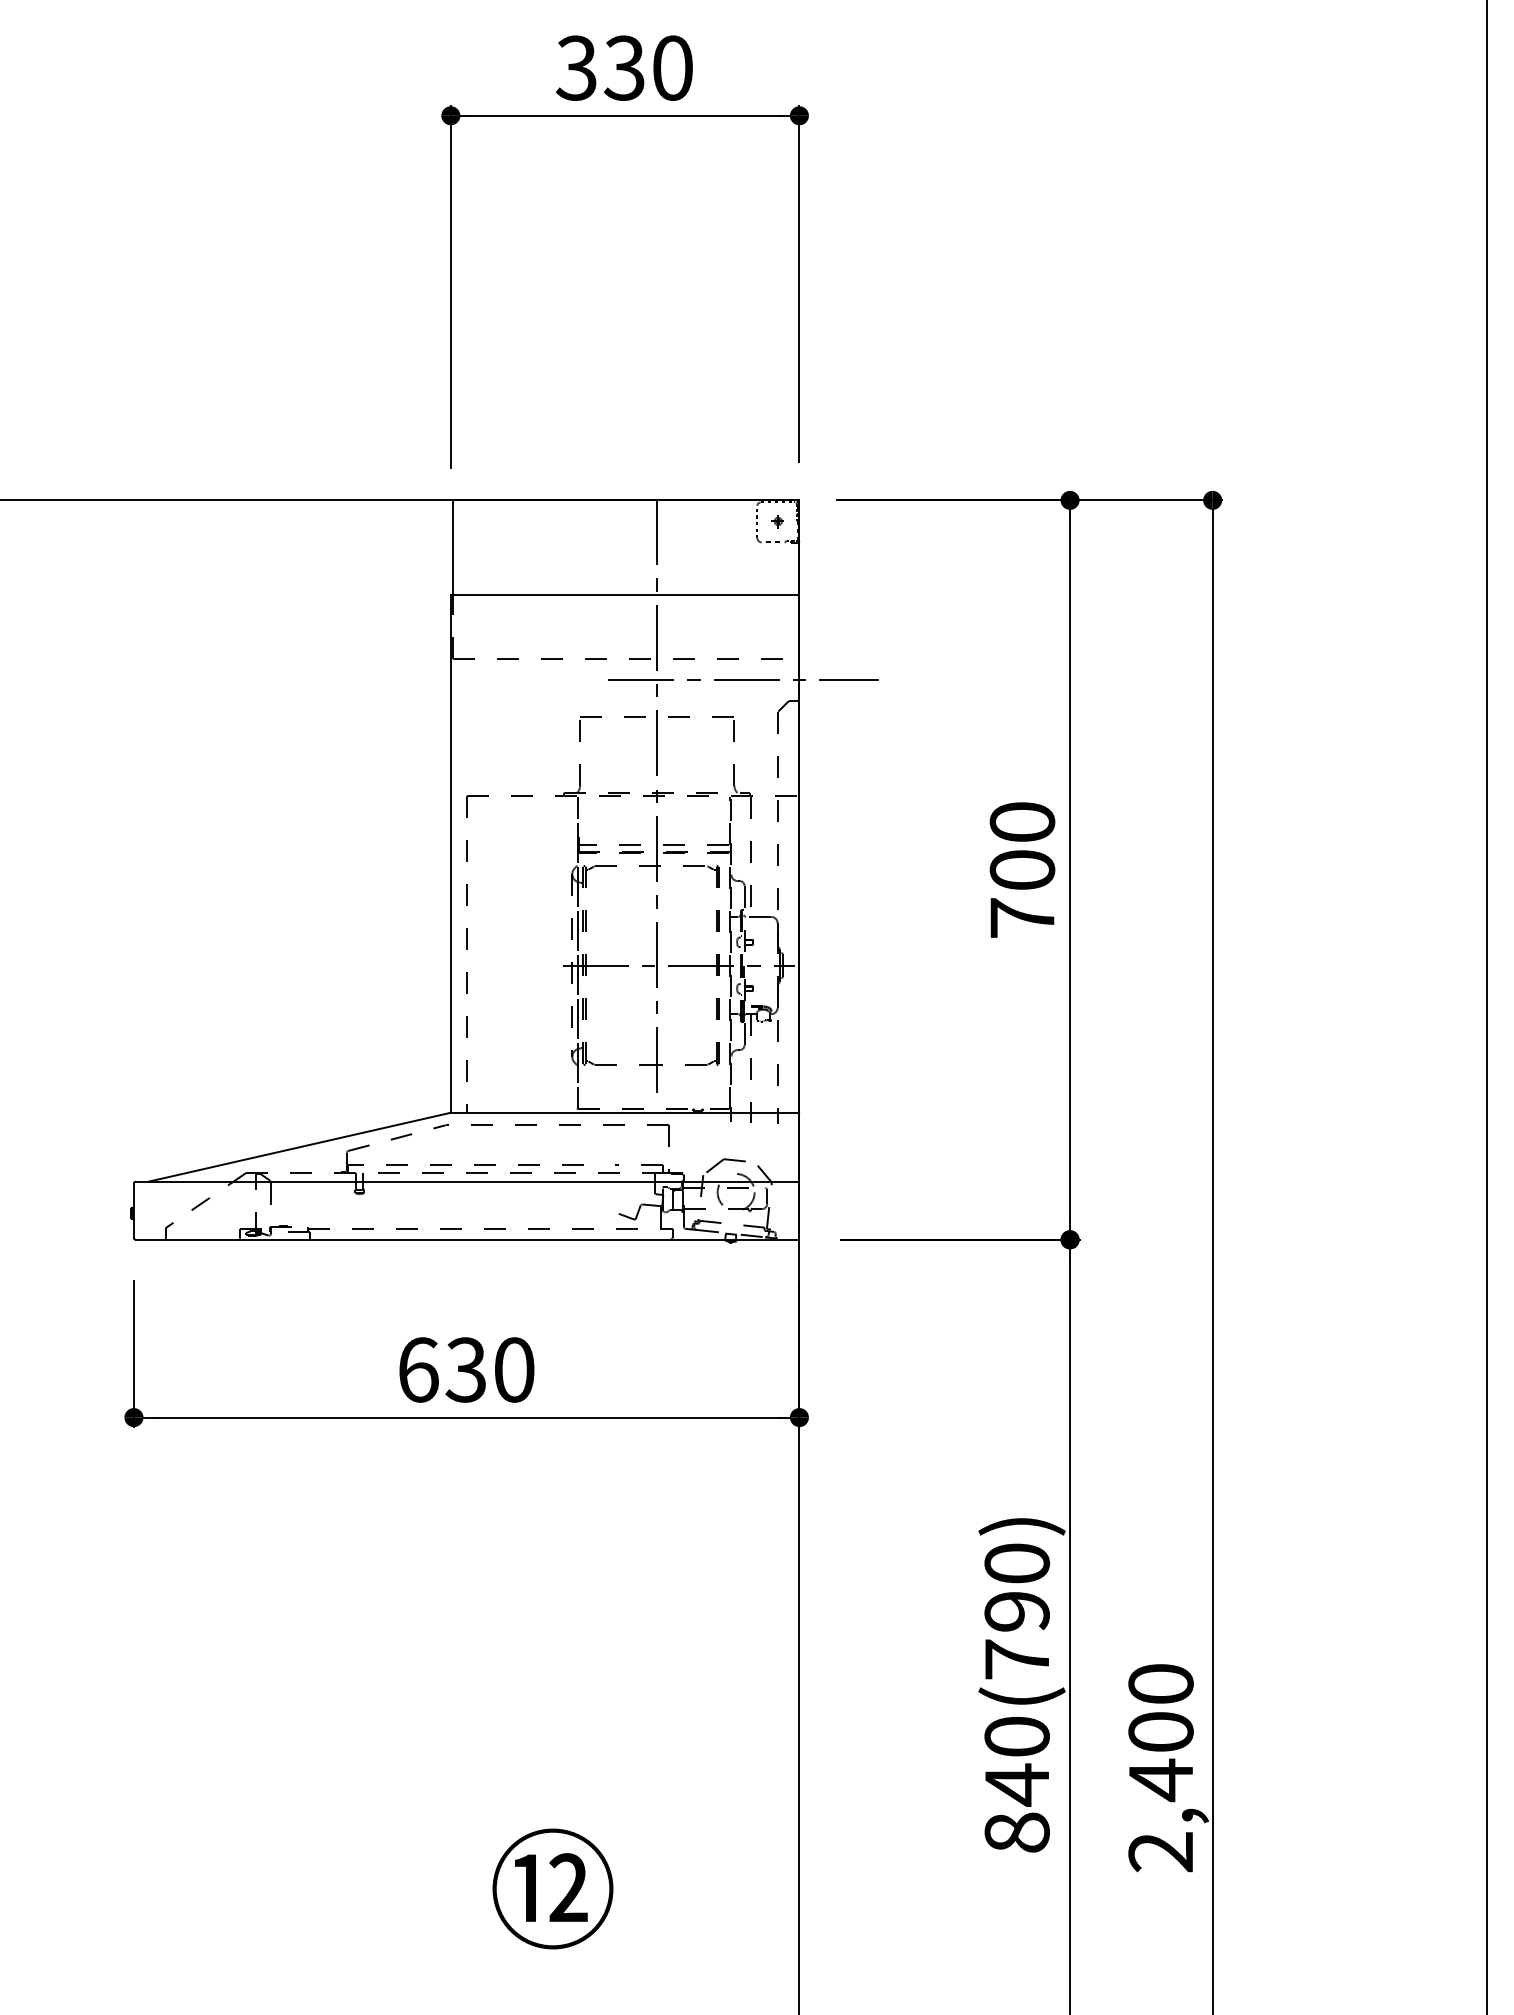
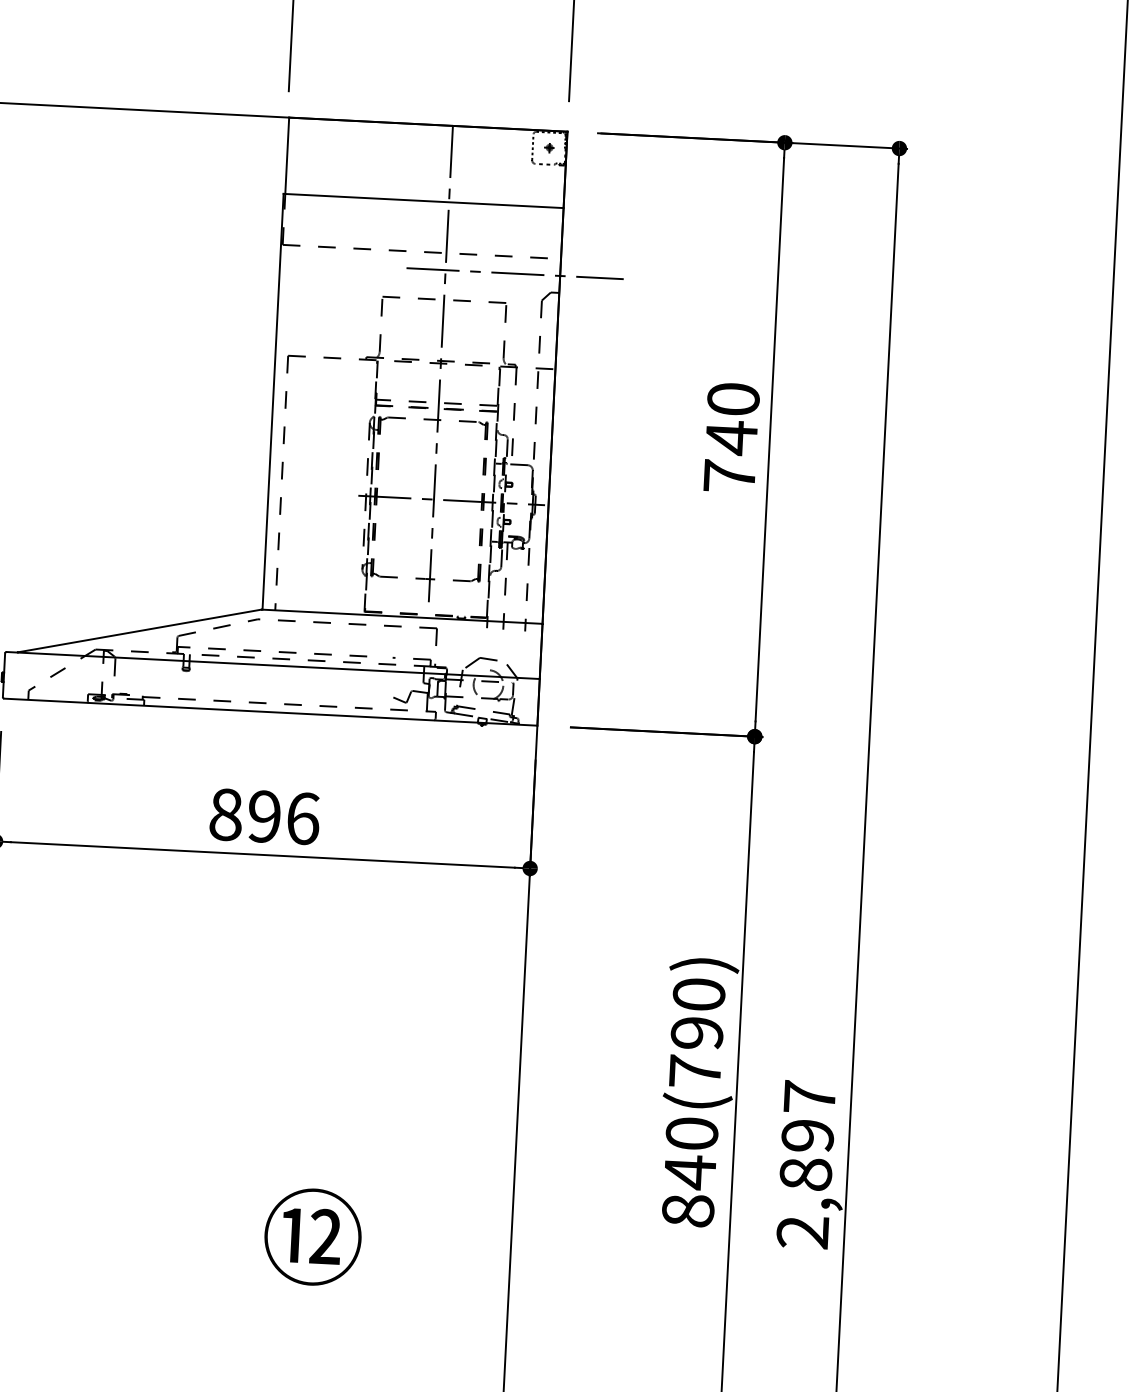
text: (1022, 870) -> (731, 438), 700 -> 740
text: (466, 1369) -> (264, 816), 630 -> 896
text: (1160, 1733) -> (807, 1136), 2,400 -> 2,897

